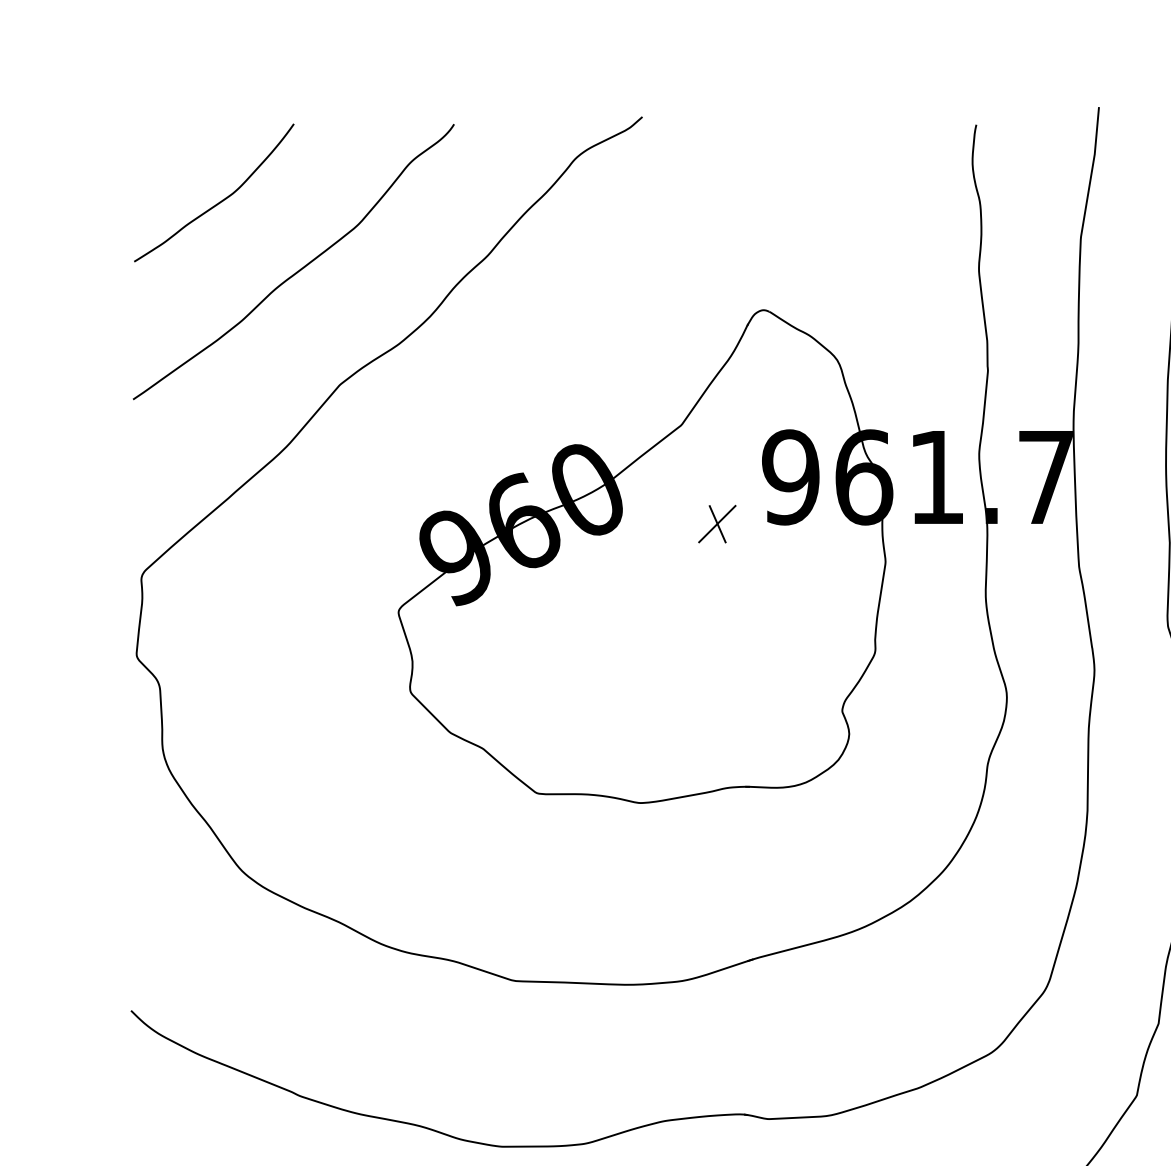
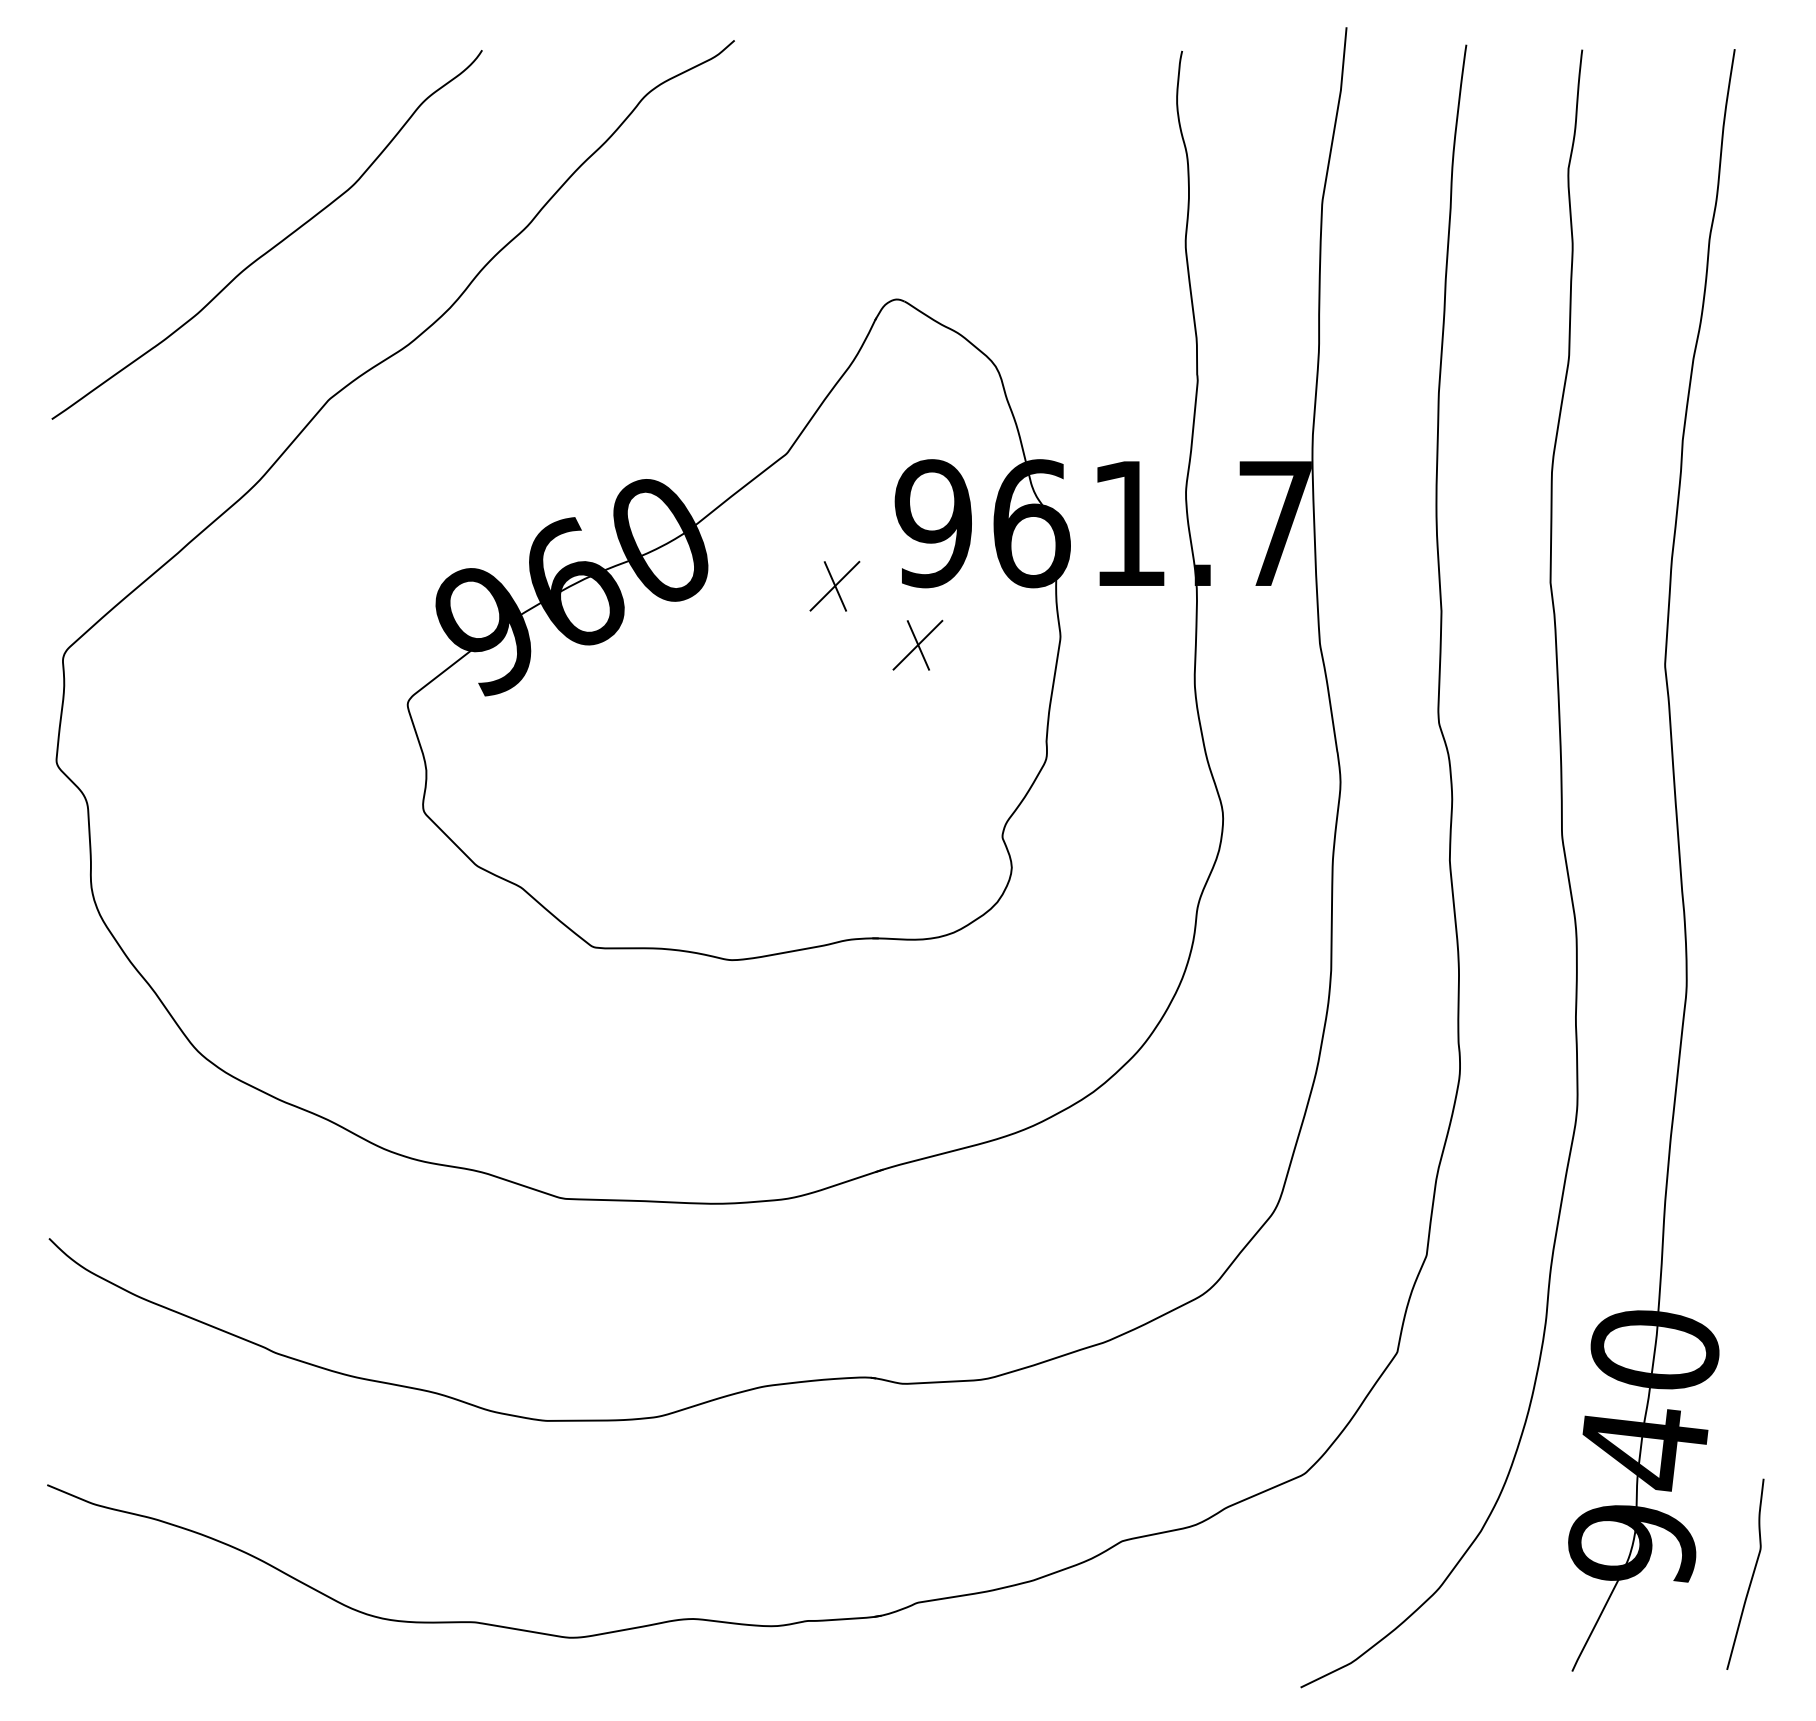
curve: (219, 202) -> (167, 154), removed
part: (778, 567) -> (917, 644), added

